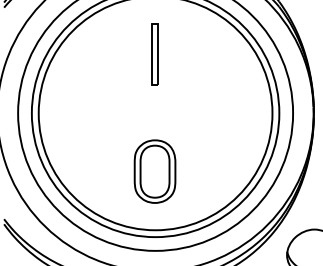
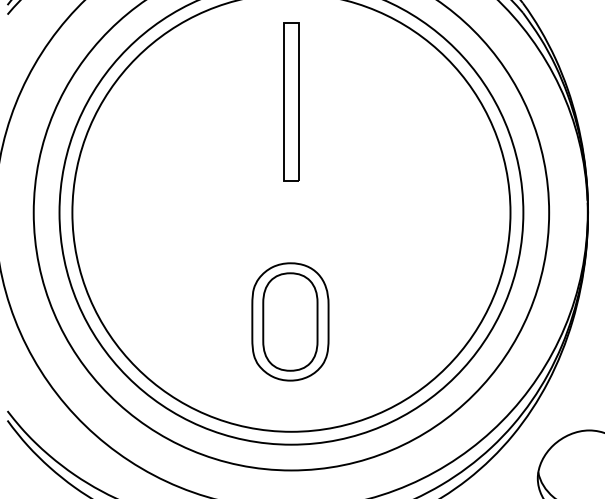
part: (154, 54) -> (289, 102), size x1.4

